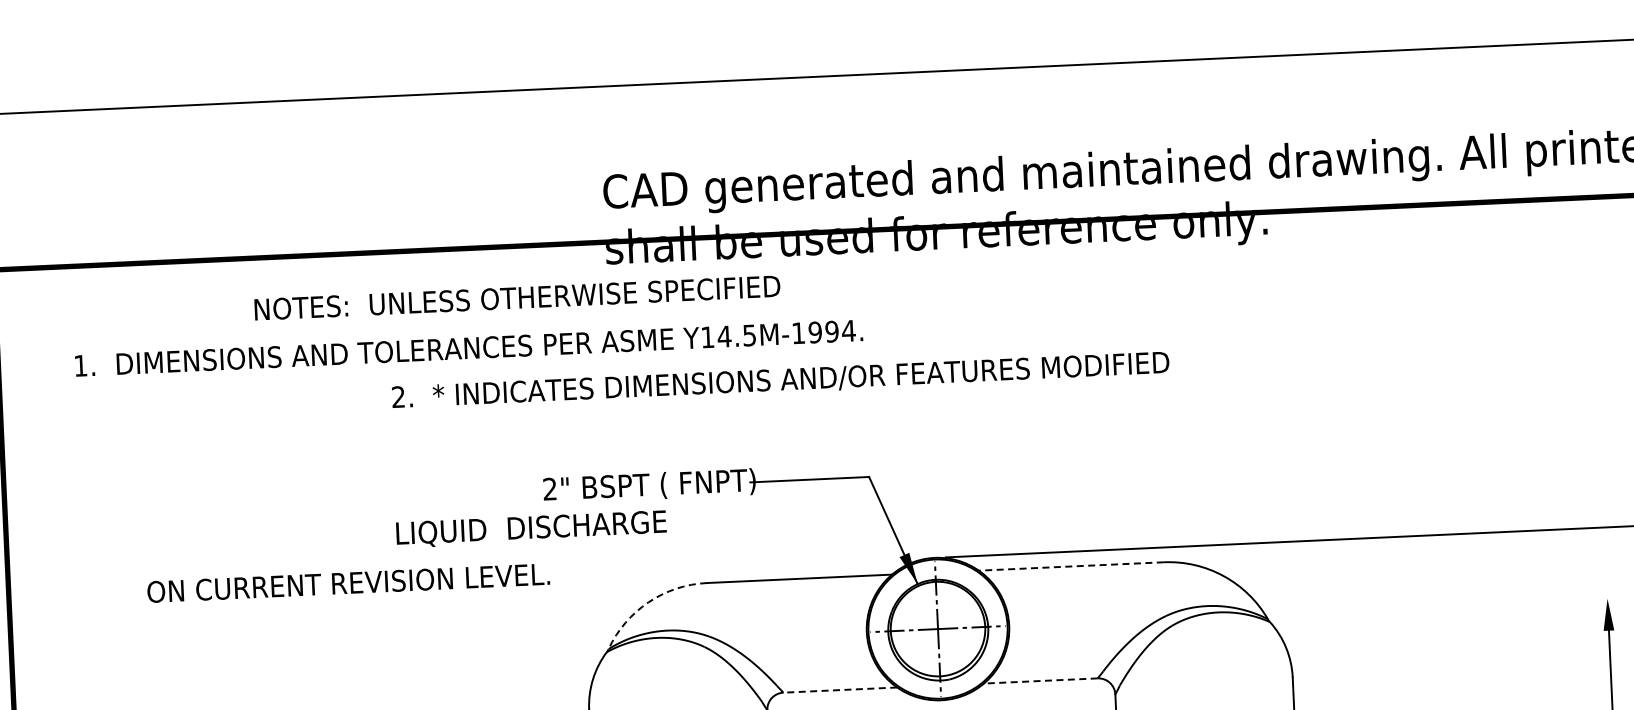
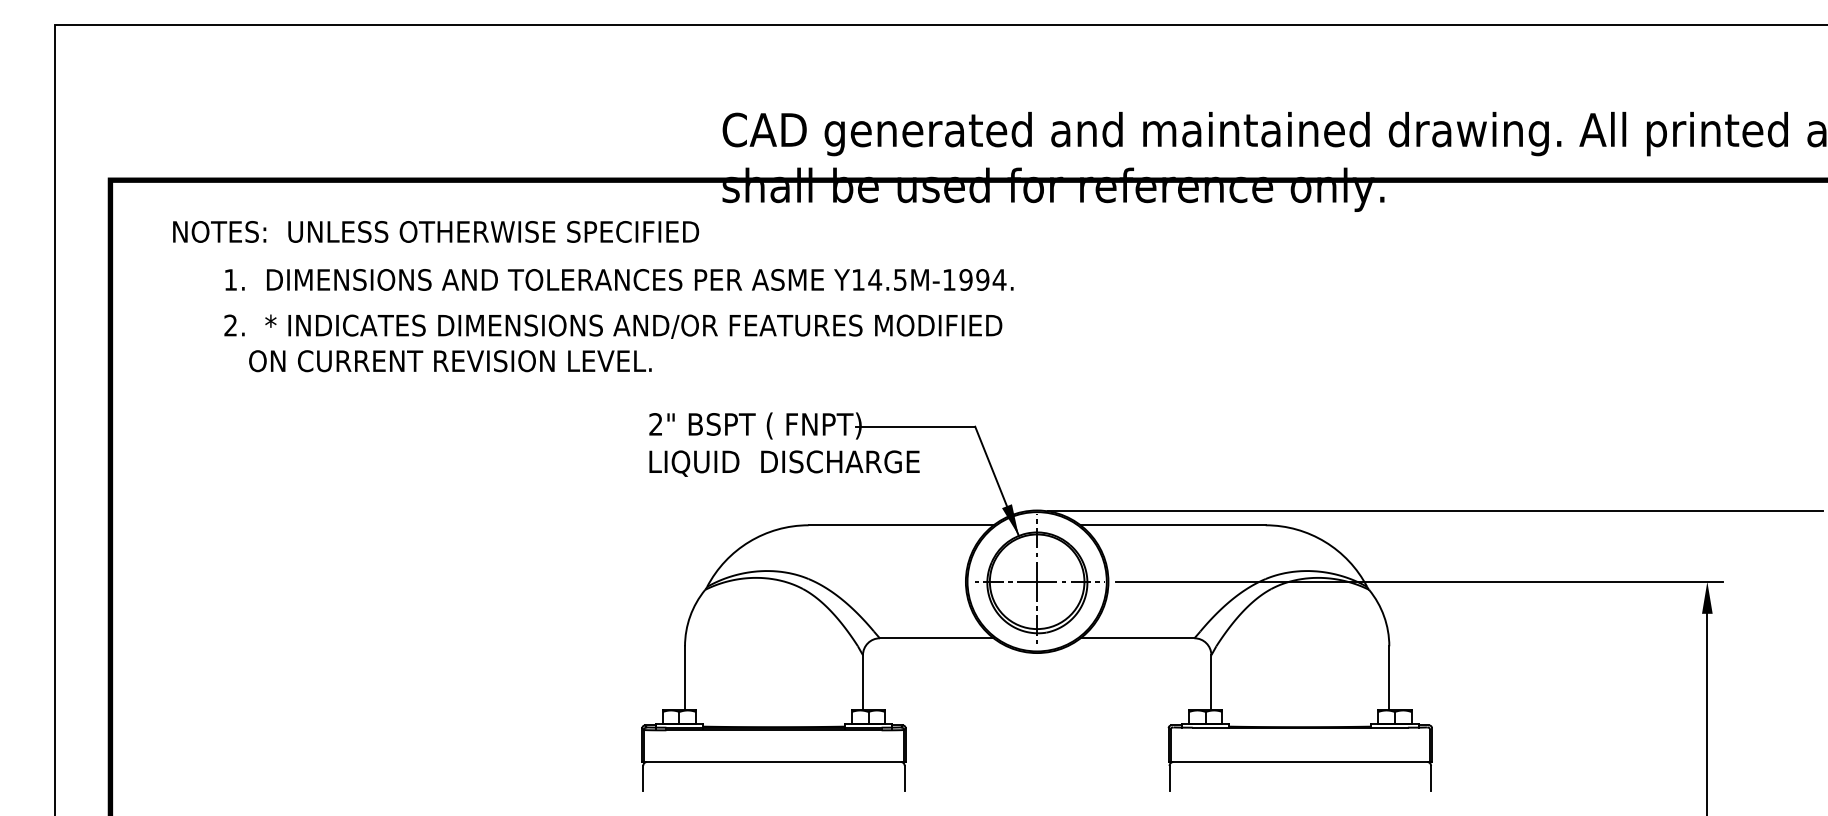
text: (517, 297) -> (436, 231), moved
text: (469, 347) -> (619, 279), moved
text: (780, 380) -> (613, 326), moved
text: (531, 529) -> (784, 463), moved
line: (1071, 566) -> (1173, 525), dashed -> solid
text: (348, 583) -> (450, 361), moved
arc: (648, 601) -> (749, 541), dashed -> solid
line: (1319, 611) -> (1419, 581), added
line: (1040, 681) -> (1137, 638), dashed -> solid
line: (840, 690) -> (936, 638), dashed -> solid

